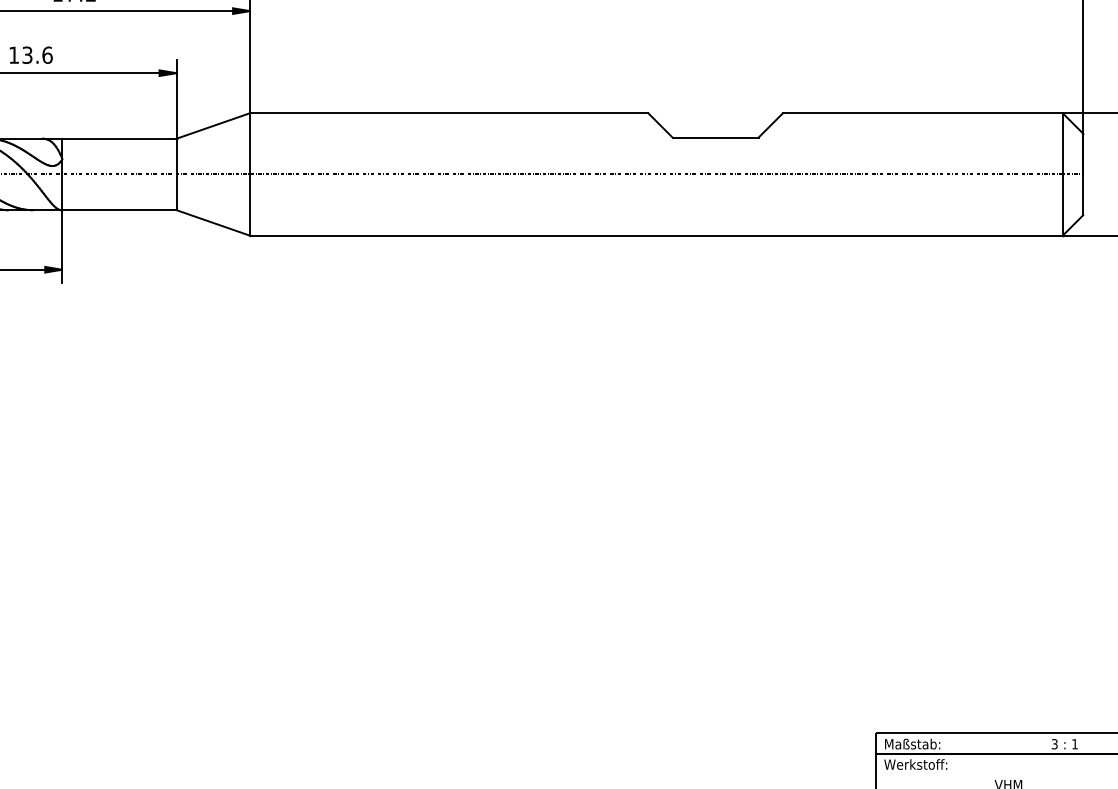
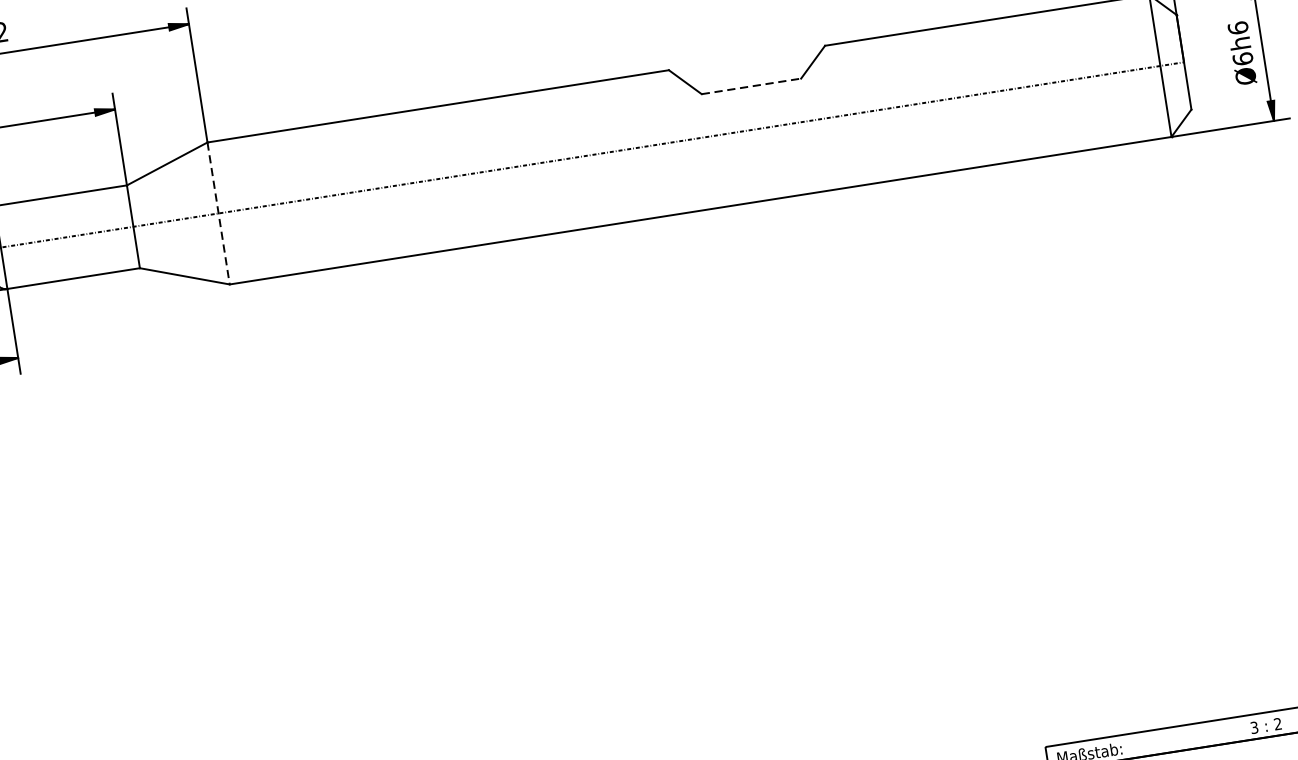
line: (715, 137) -> (751, 86), solid -> dashed
line: (250, 174) -> (219, 213), solid -> dashed
text: (1074, 744) -> (1277, 724), 1 -> 2

